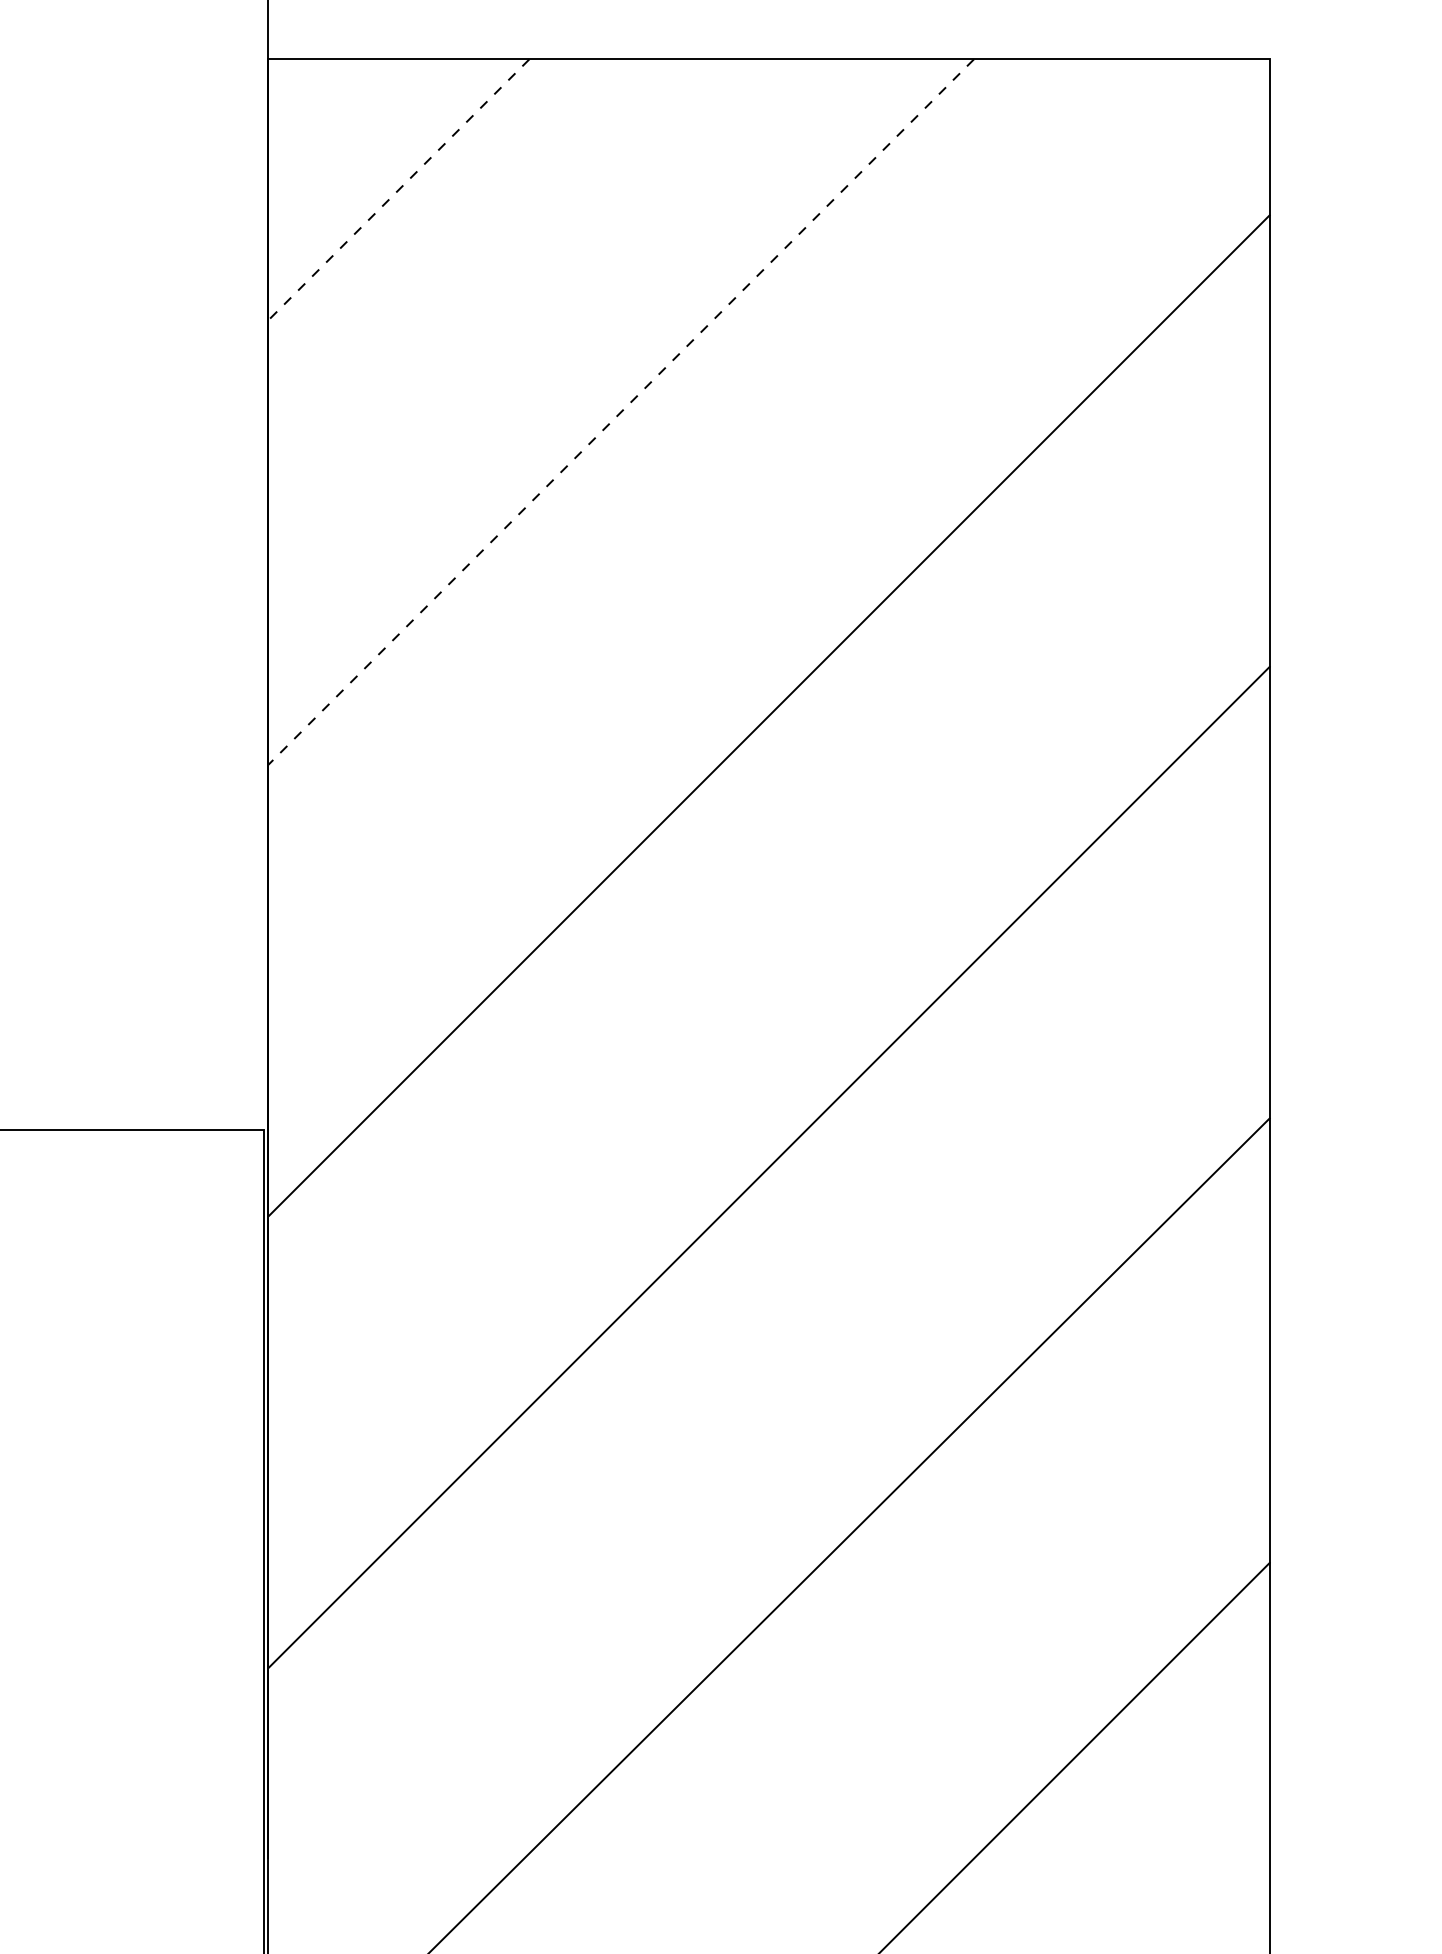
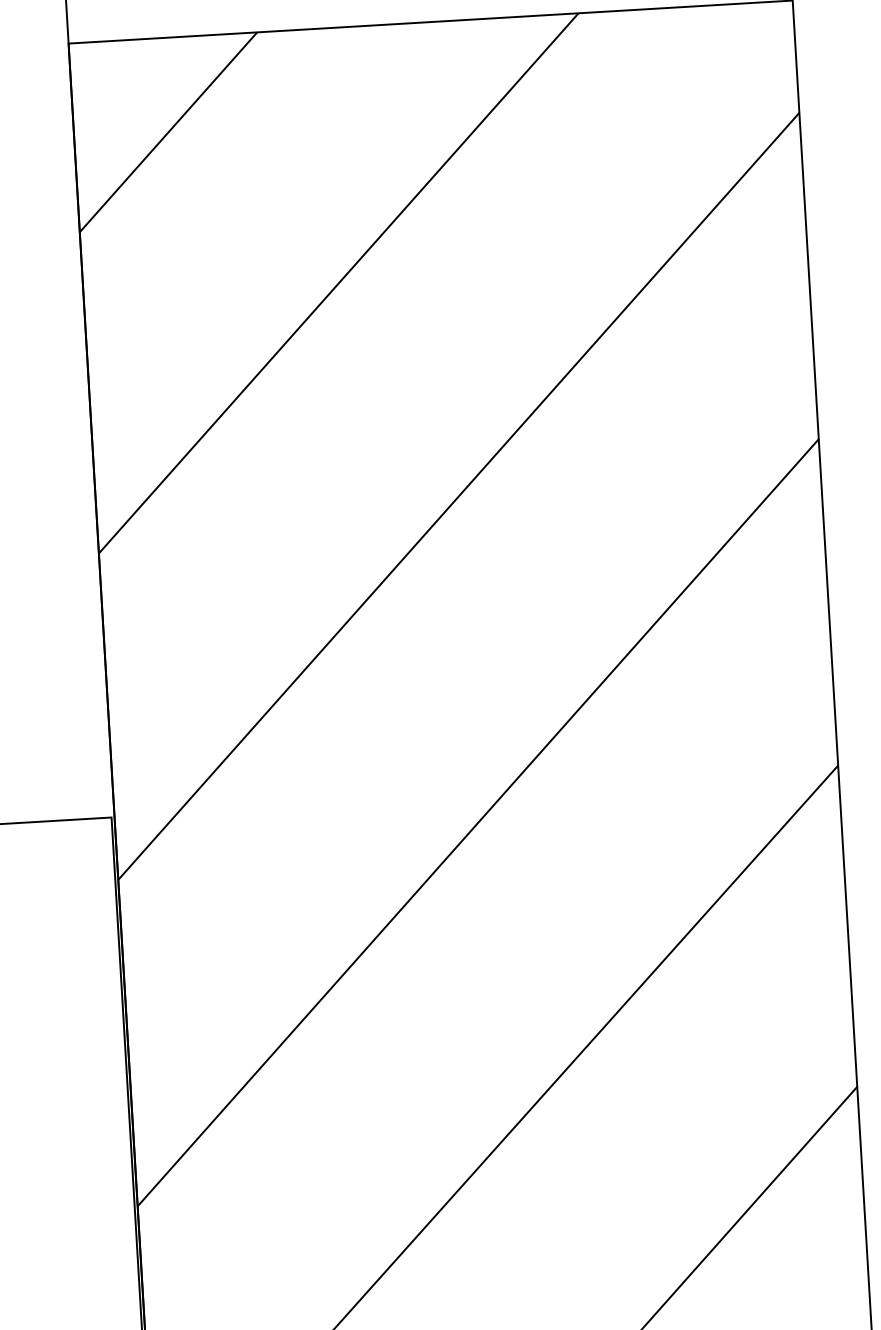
line: (398, 189) -> (168, 132), dashed -> solid
line: (621, 412) -> (338, 283), dashed -> solid

